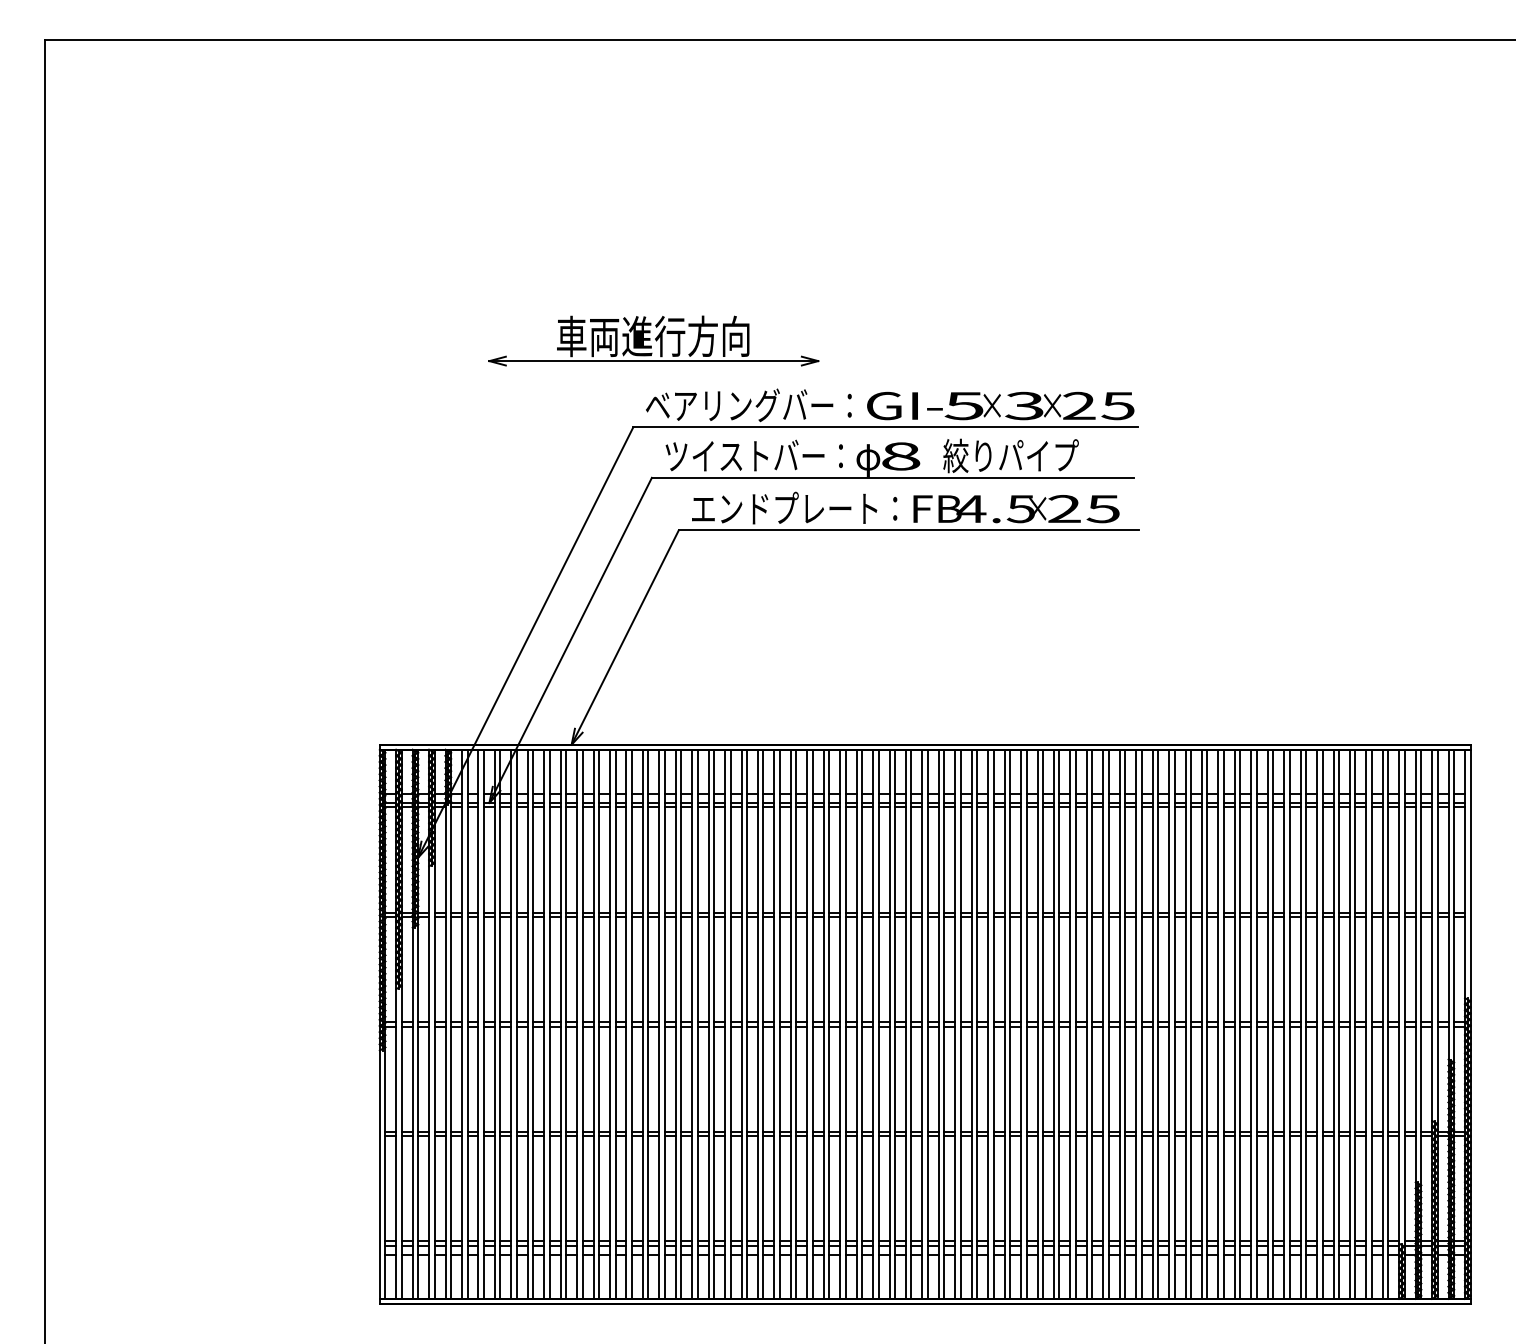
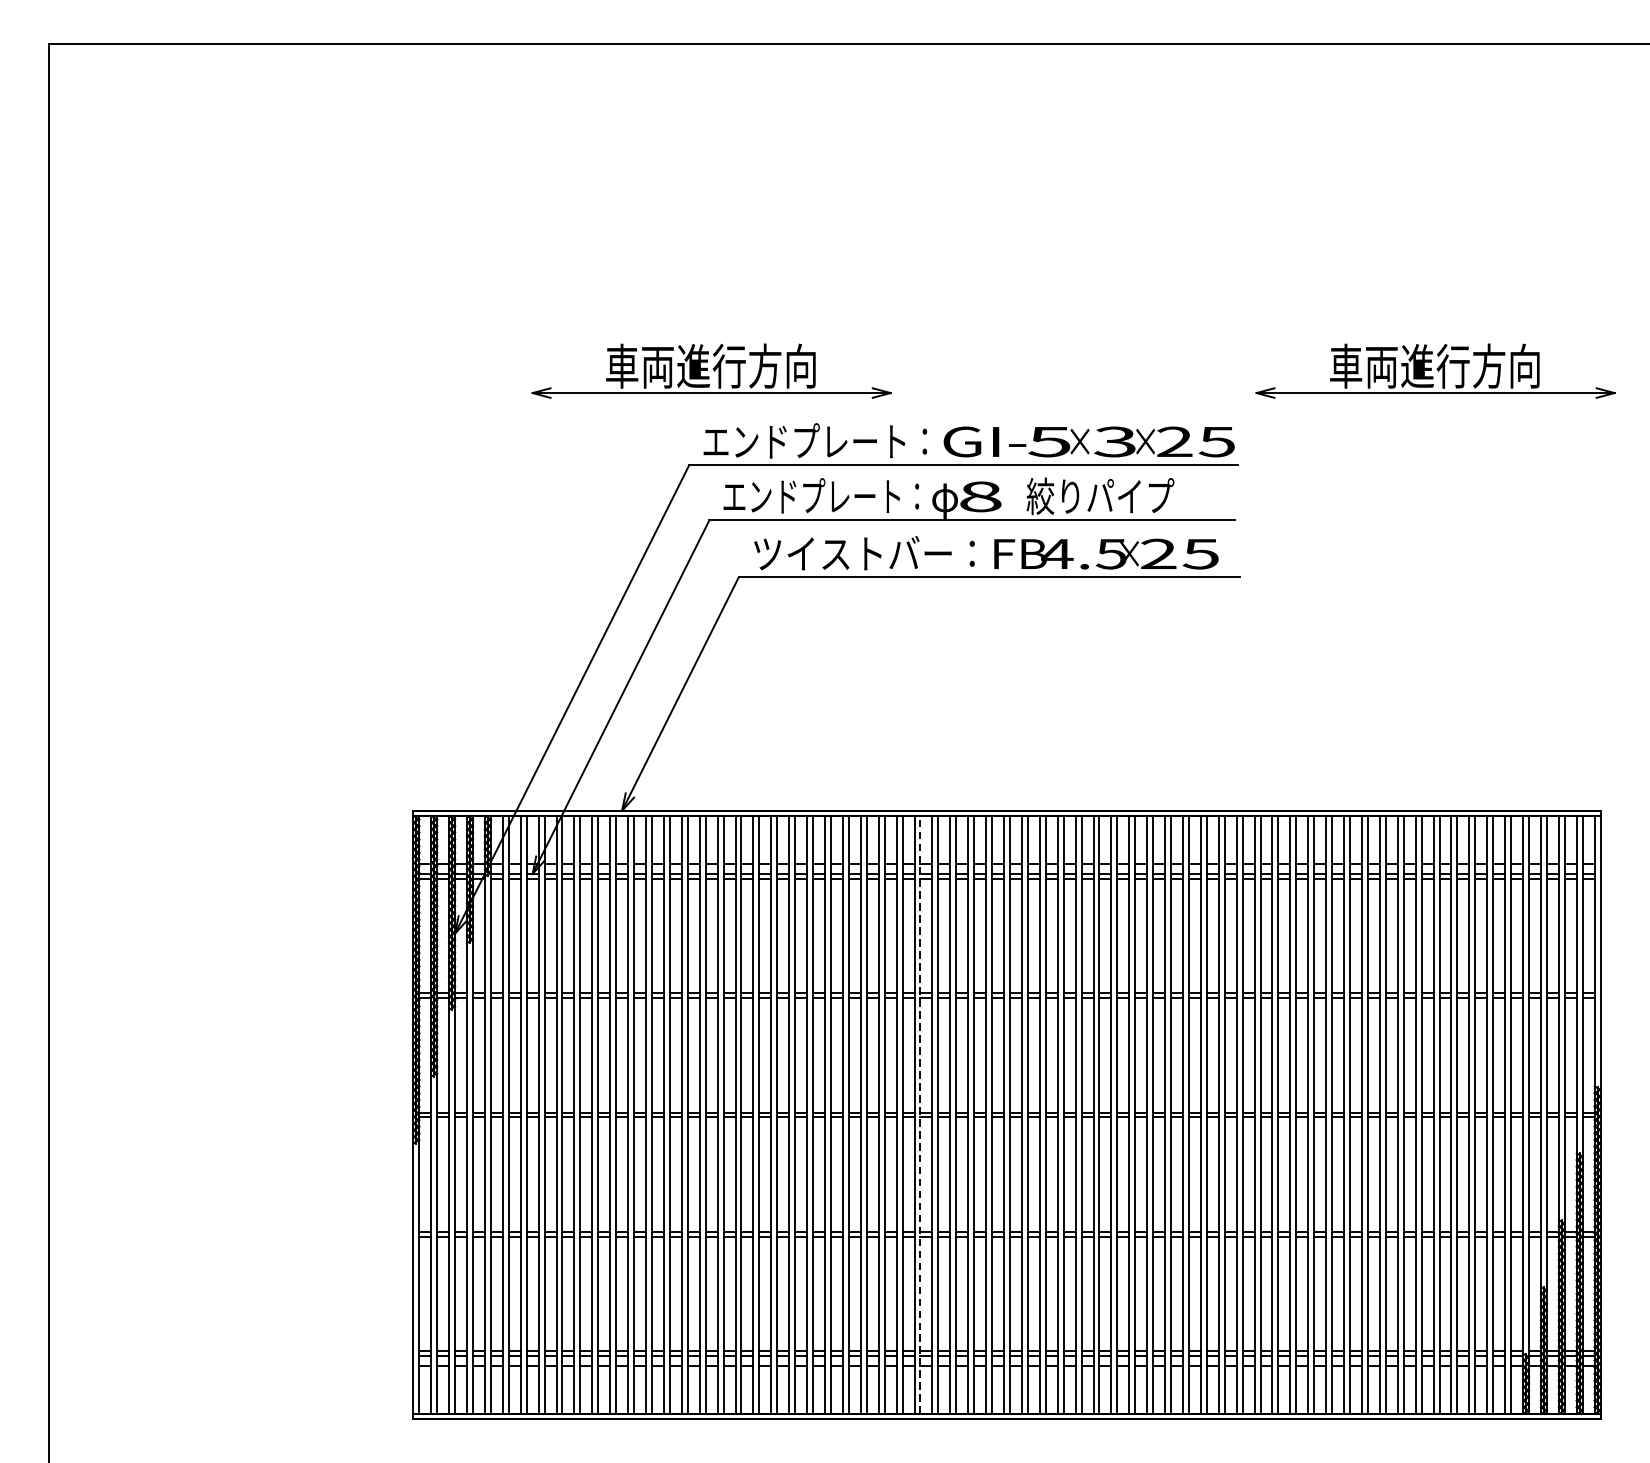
part: (1318, 340) -> (1435, 370), added
text: (739, 405) -> (804, 441), ベアリングバー： -> エンドプレート：
text: (754, 455) -> (821, 495), ツイストバー： -> エンドプレート：
text: (794, 507) -> (864, 552), エンドプレート： -> ツイストバー：
line: (845, 1024) -> (920, 1115), solid -> dashed

